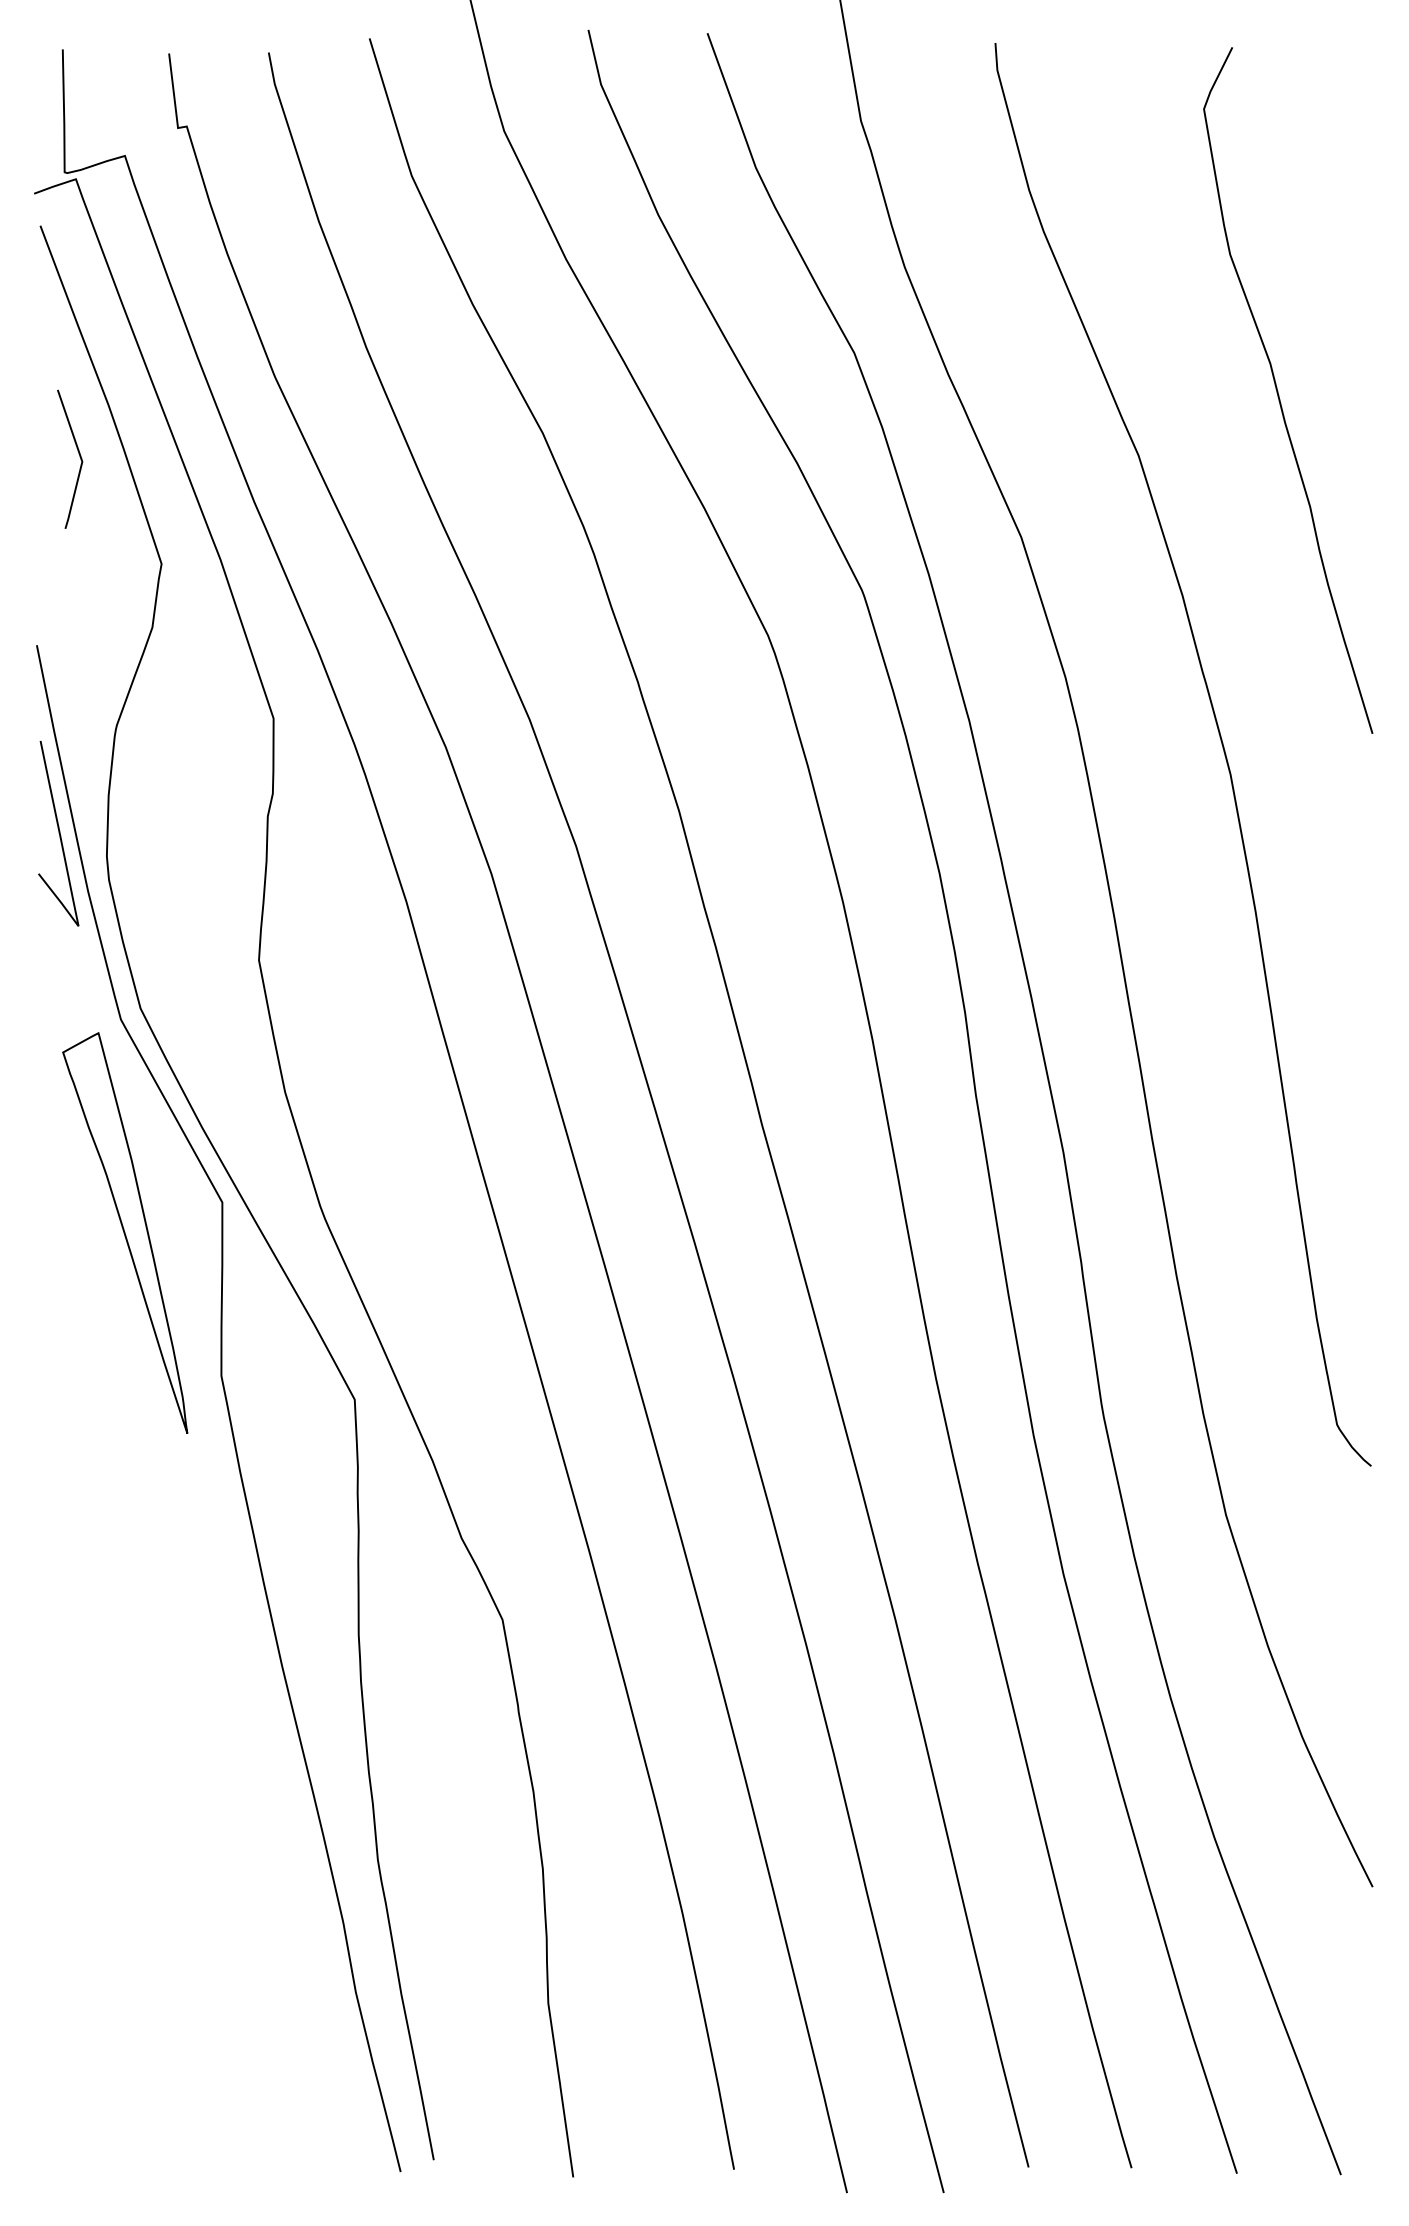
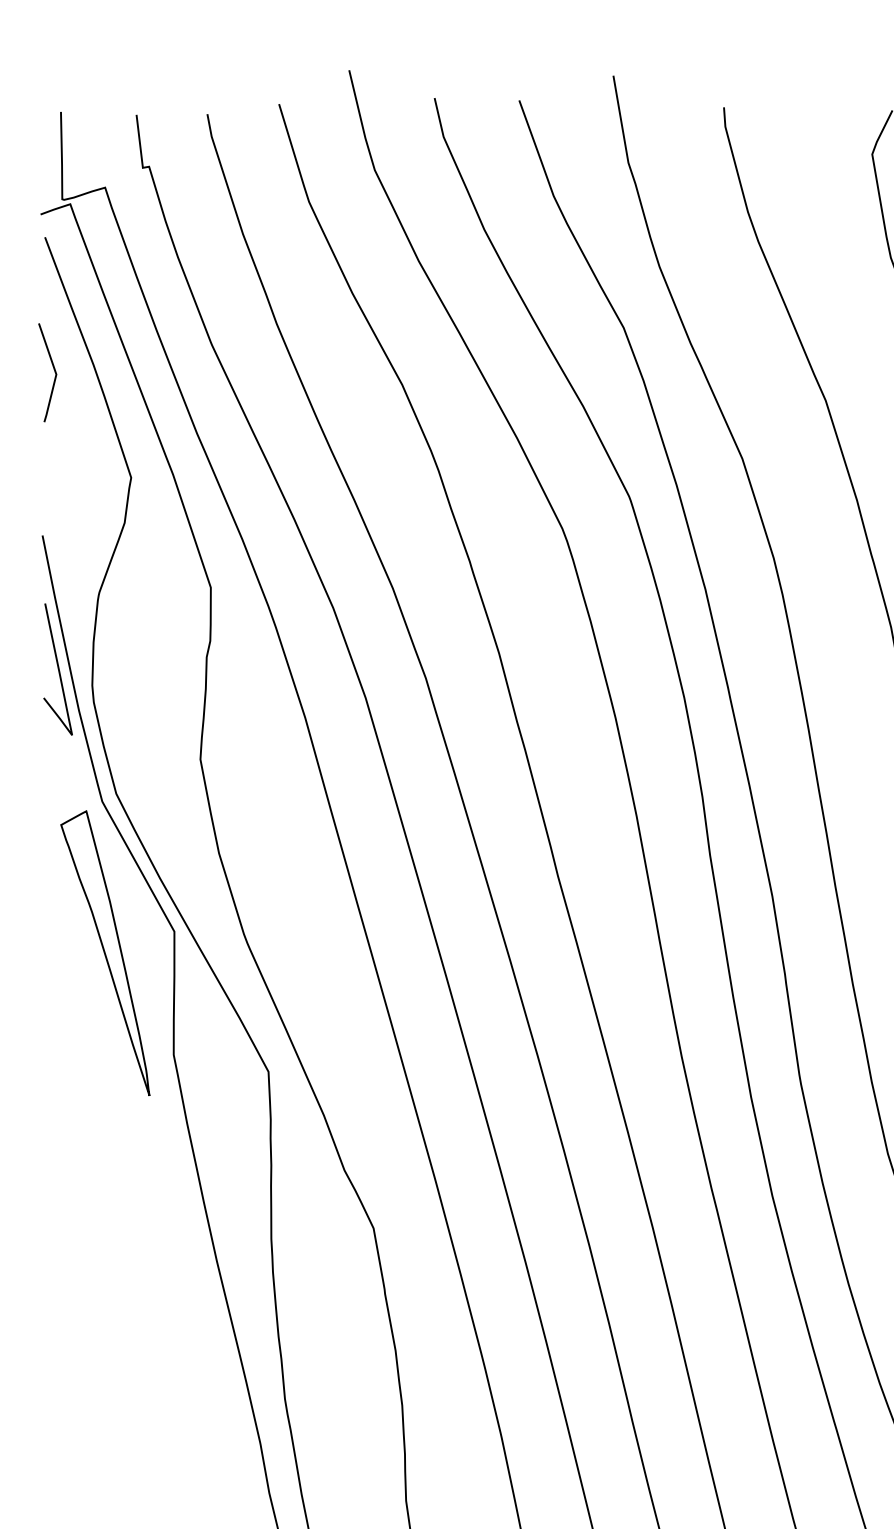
line: (78, 454) -> (53, 369), moved

